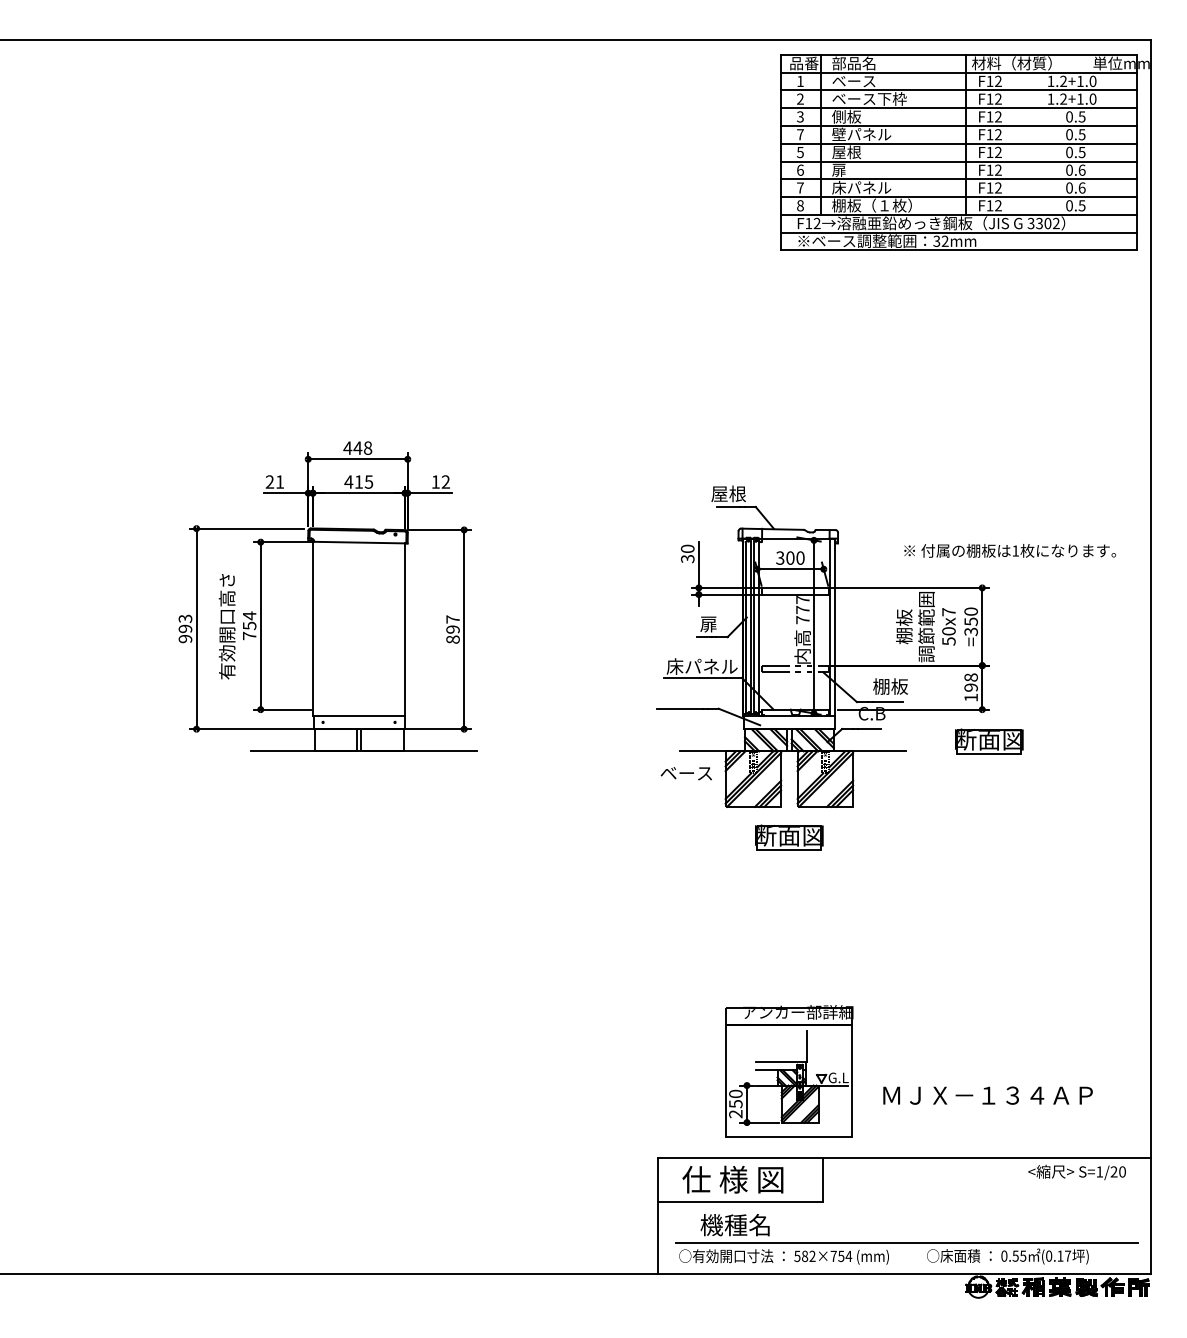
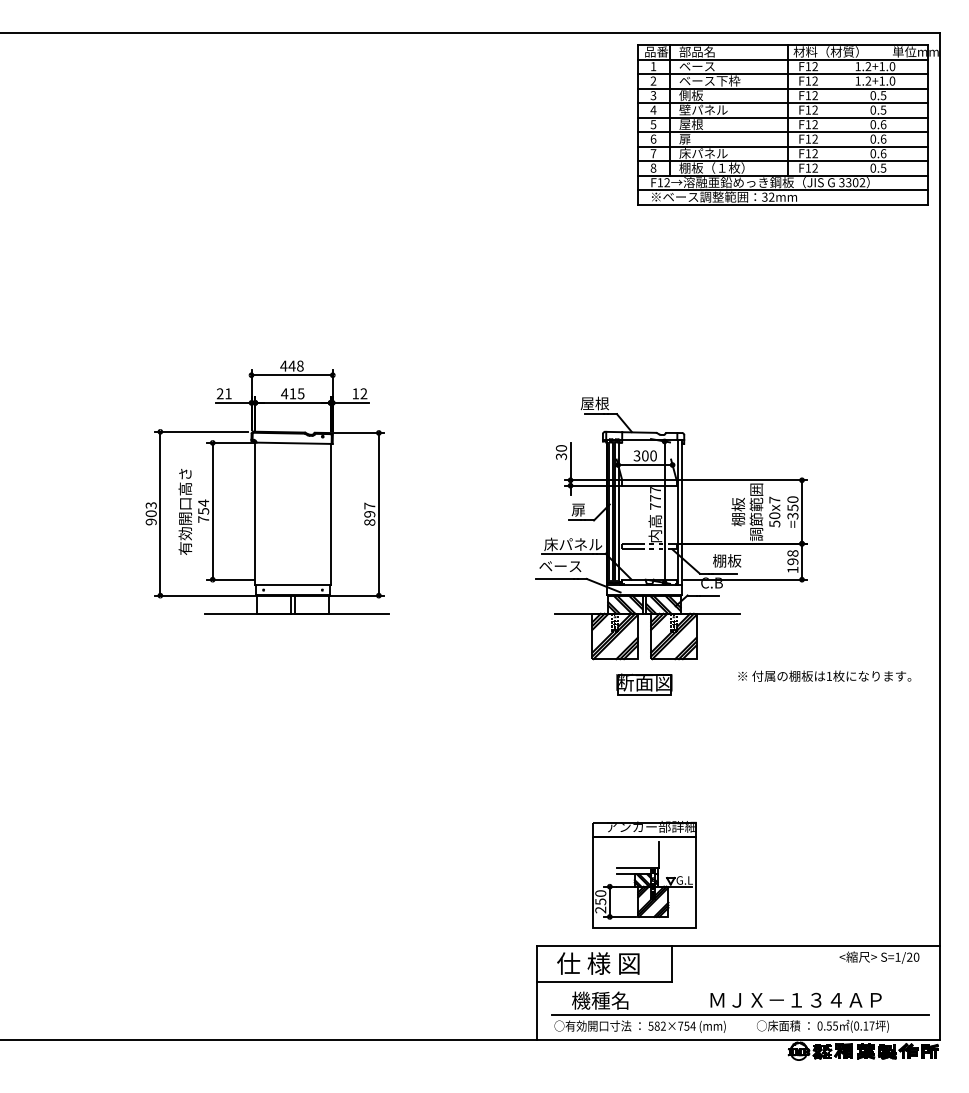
text: (800, 134) -> (653, 109), 7 -> 4
text: (1081, 152) -> (883, 124), 0.5 -> 0.6
text: (1009, 550) -> (824, 675), moved
text: (185, 628) -> (151, 513), 993 -> 903
part: (989, 741) -> (807, 605), removed
text: (685, 773) -> (559, 566), moved
text: (987, 1095) -> (795, 1000), moved

